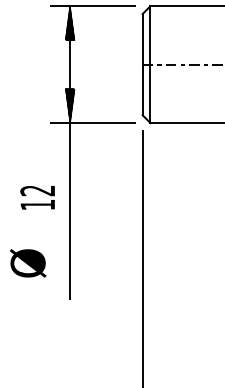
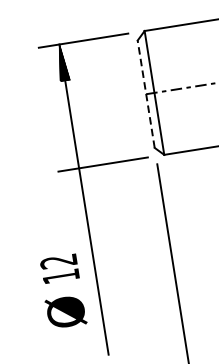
line: (142, 64) -> (146, 94), solid -> dashed
hatch: (69, 105) -> (75, 149), removed
text: (37, 197) -> (59, 268), moved
text: (28, 263) -> (66, 312), moved

